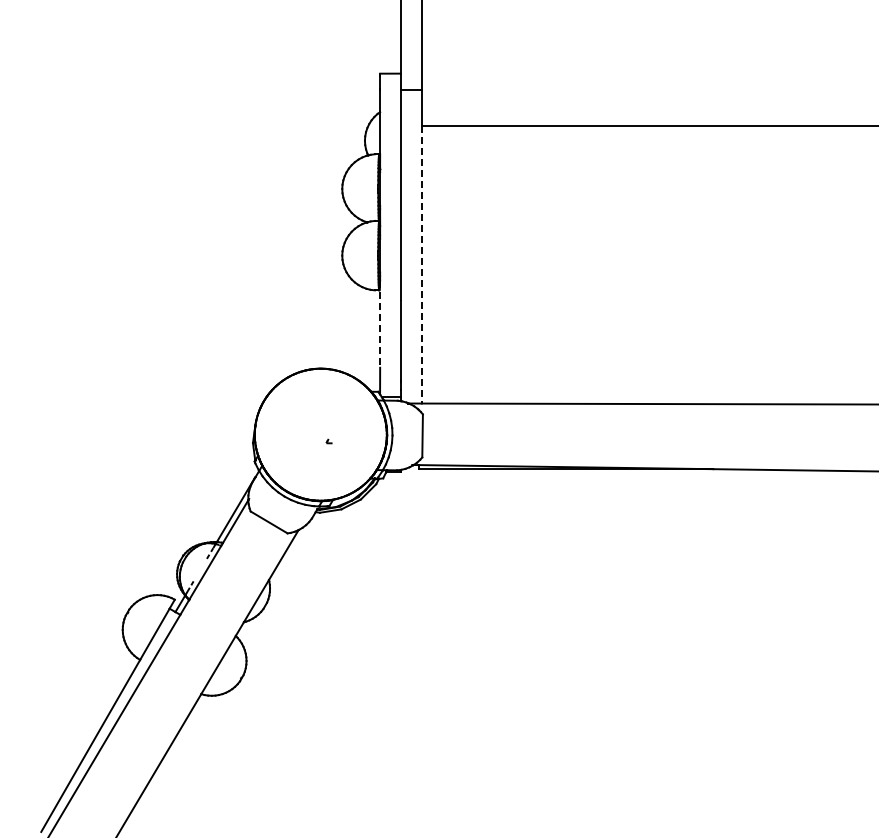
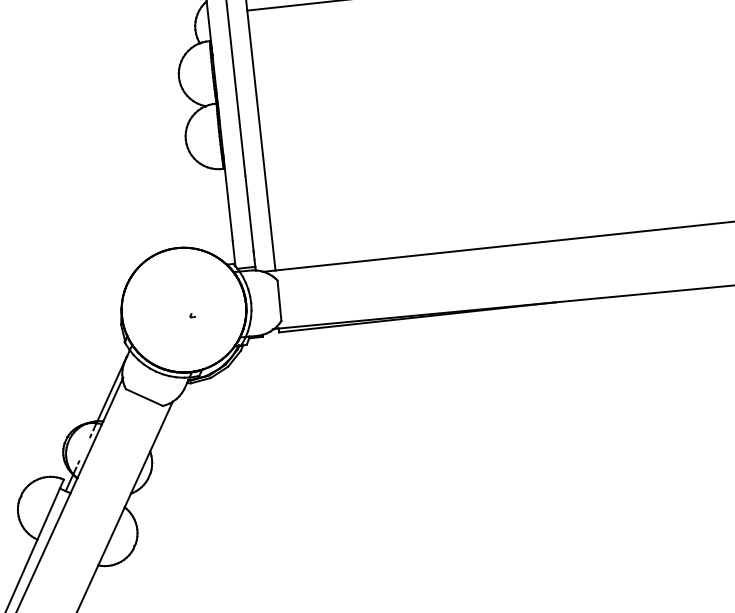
line: (421, 264) -> (261, 140), dashed -> solid
line: (380, 324) -> (228, 200), dashed -> solid

